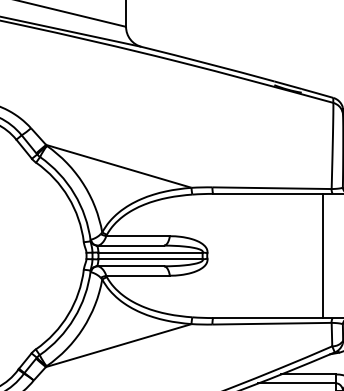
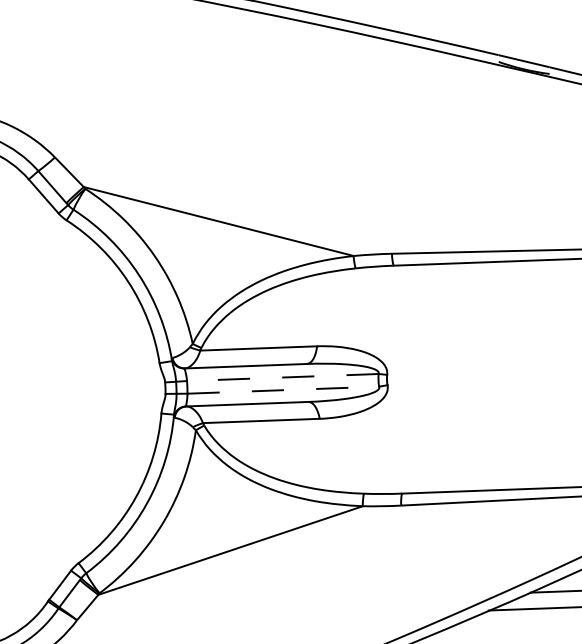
line: (150, 252) -> (282, 377), solid -> dashed
line: (151, 259) -> (284, 390), solid -> dashed

